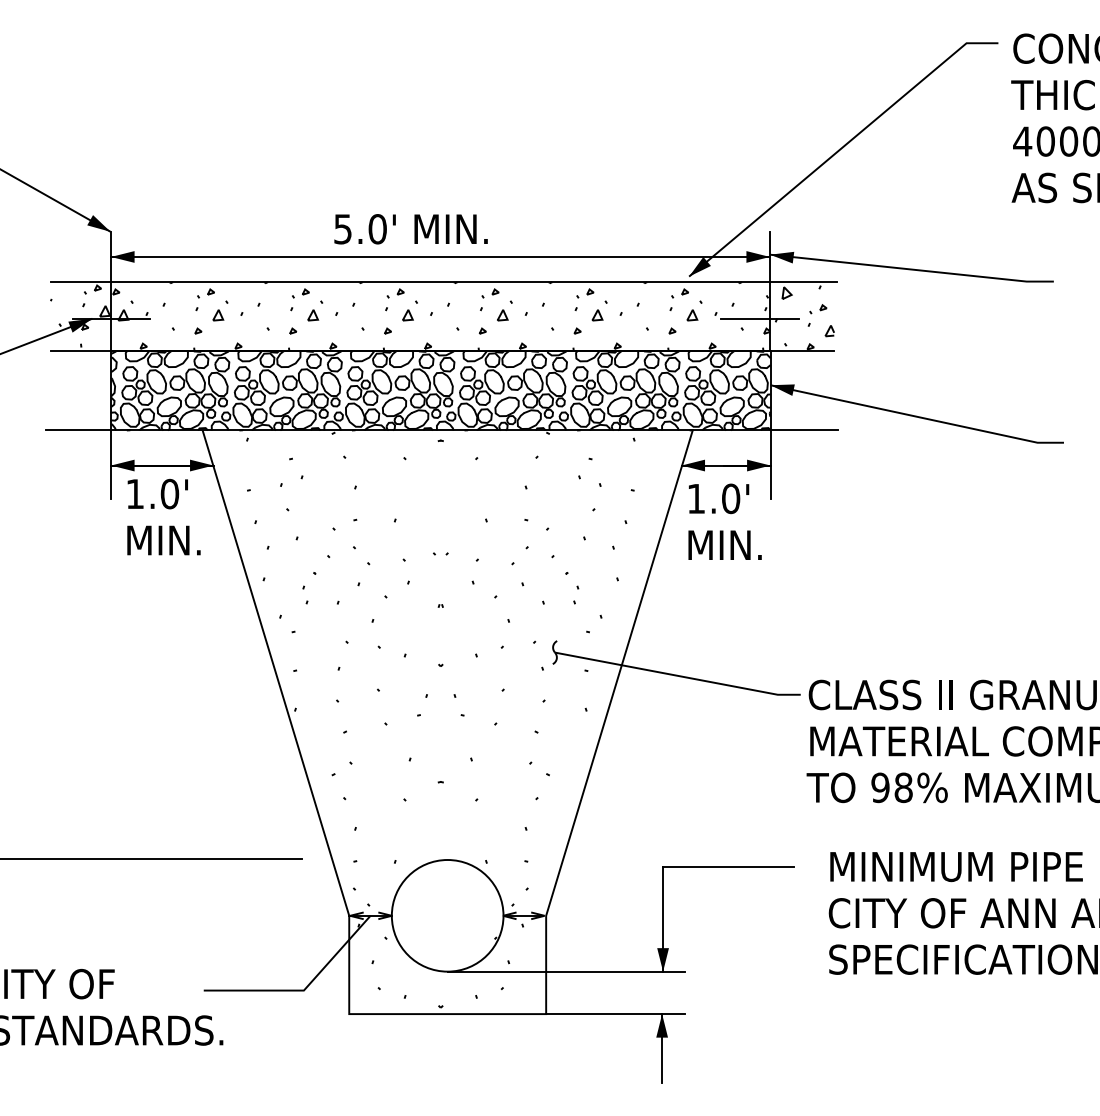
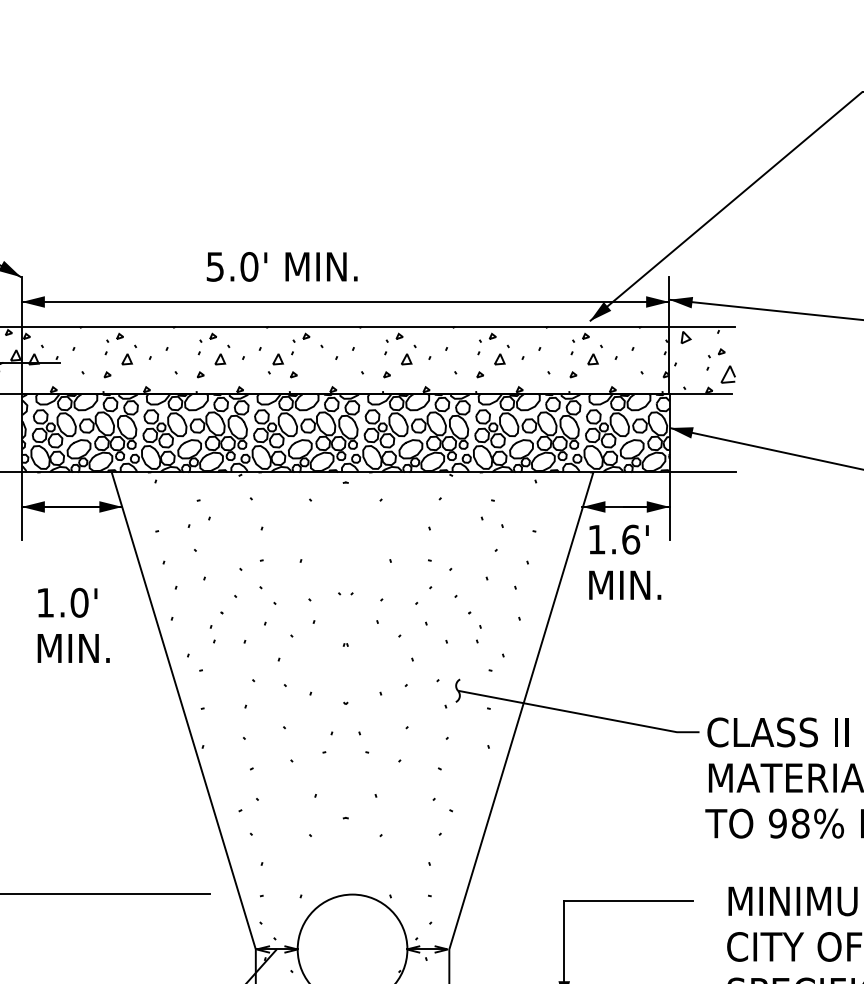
text: (410, 229) -> (281, 267), moved
line: (406, 315) -> (276, 359), moved
line: (759, 318) -> (658, 362), removed
part: (829, 331) -> (727, 375), size x1.6
text: (731, 498) -> (631, 539), 1.0' -> 1.6'
text: (163, 516) -> (73, 624), moved

